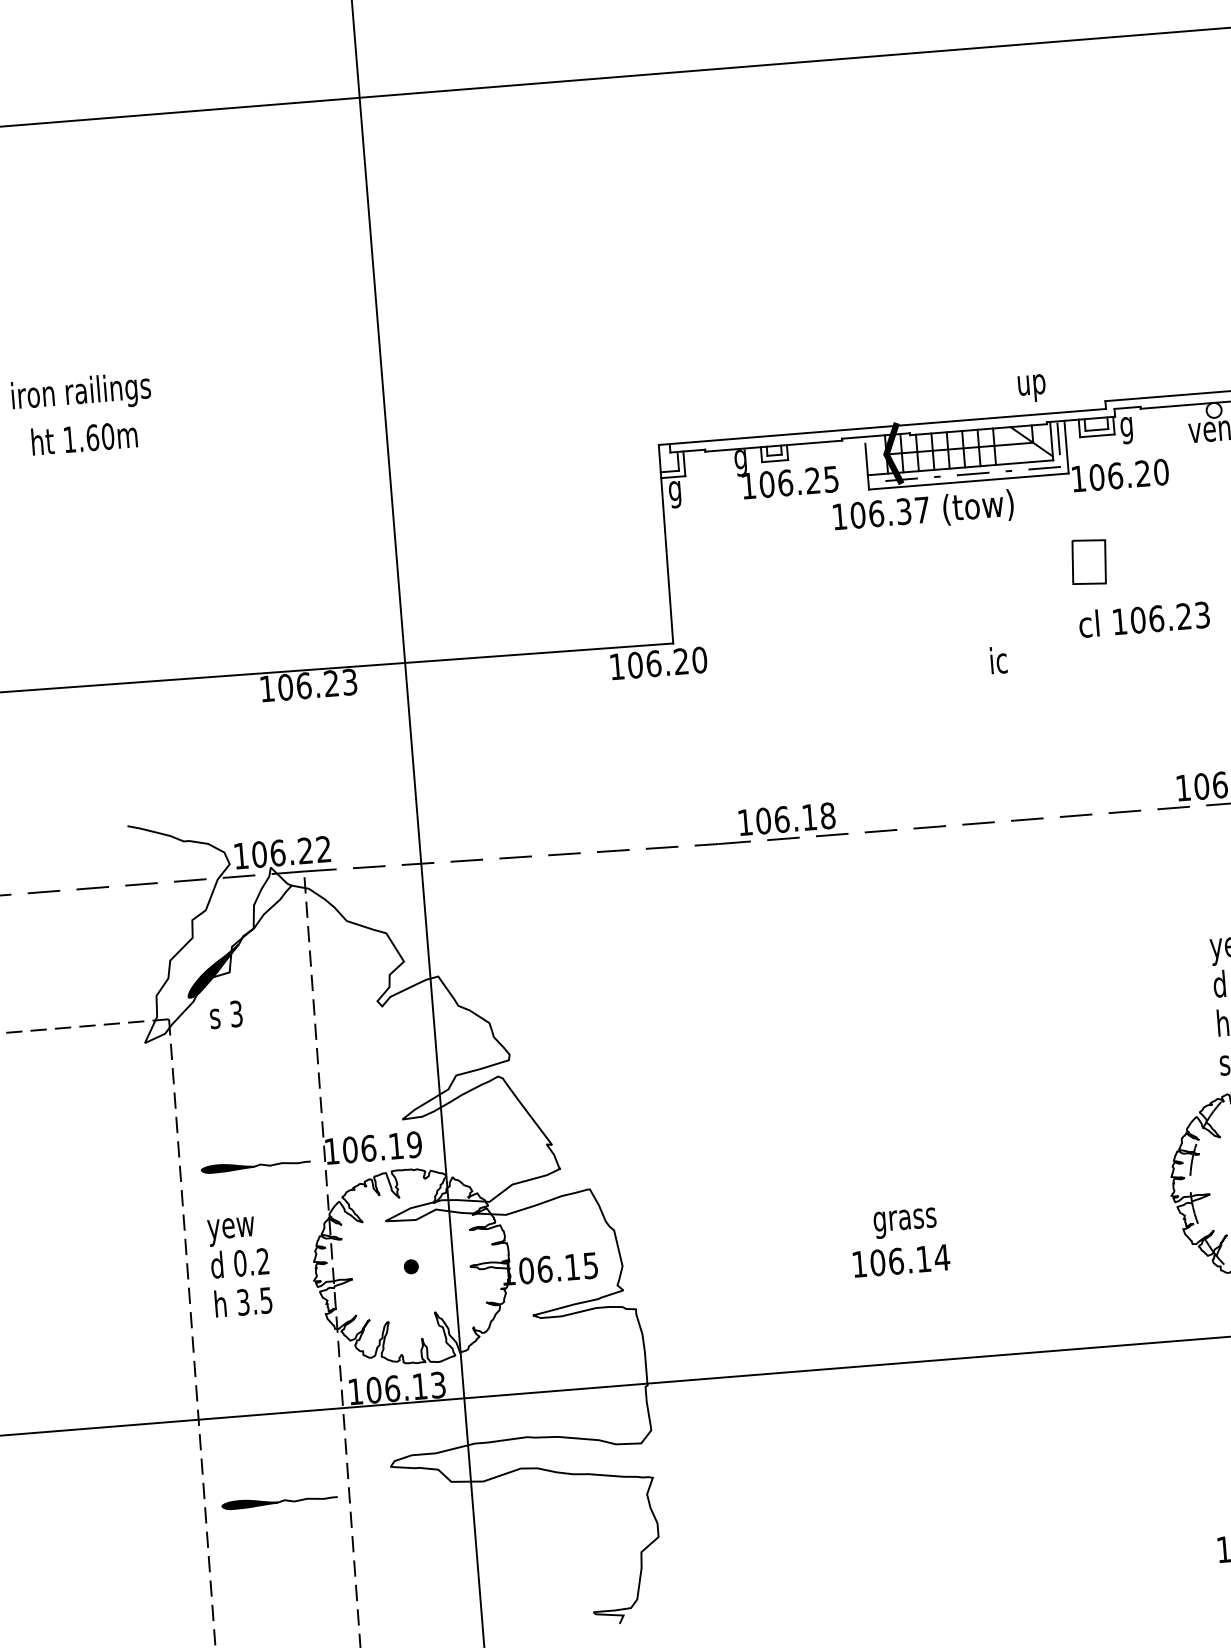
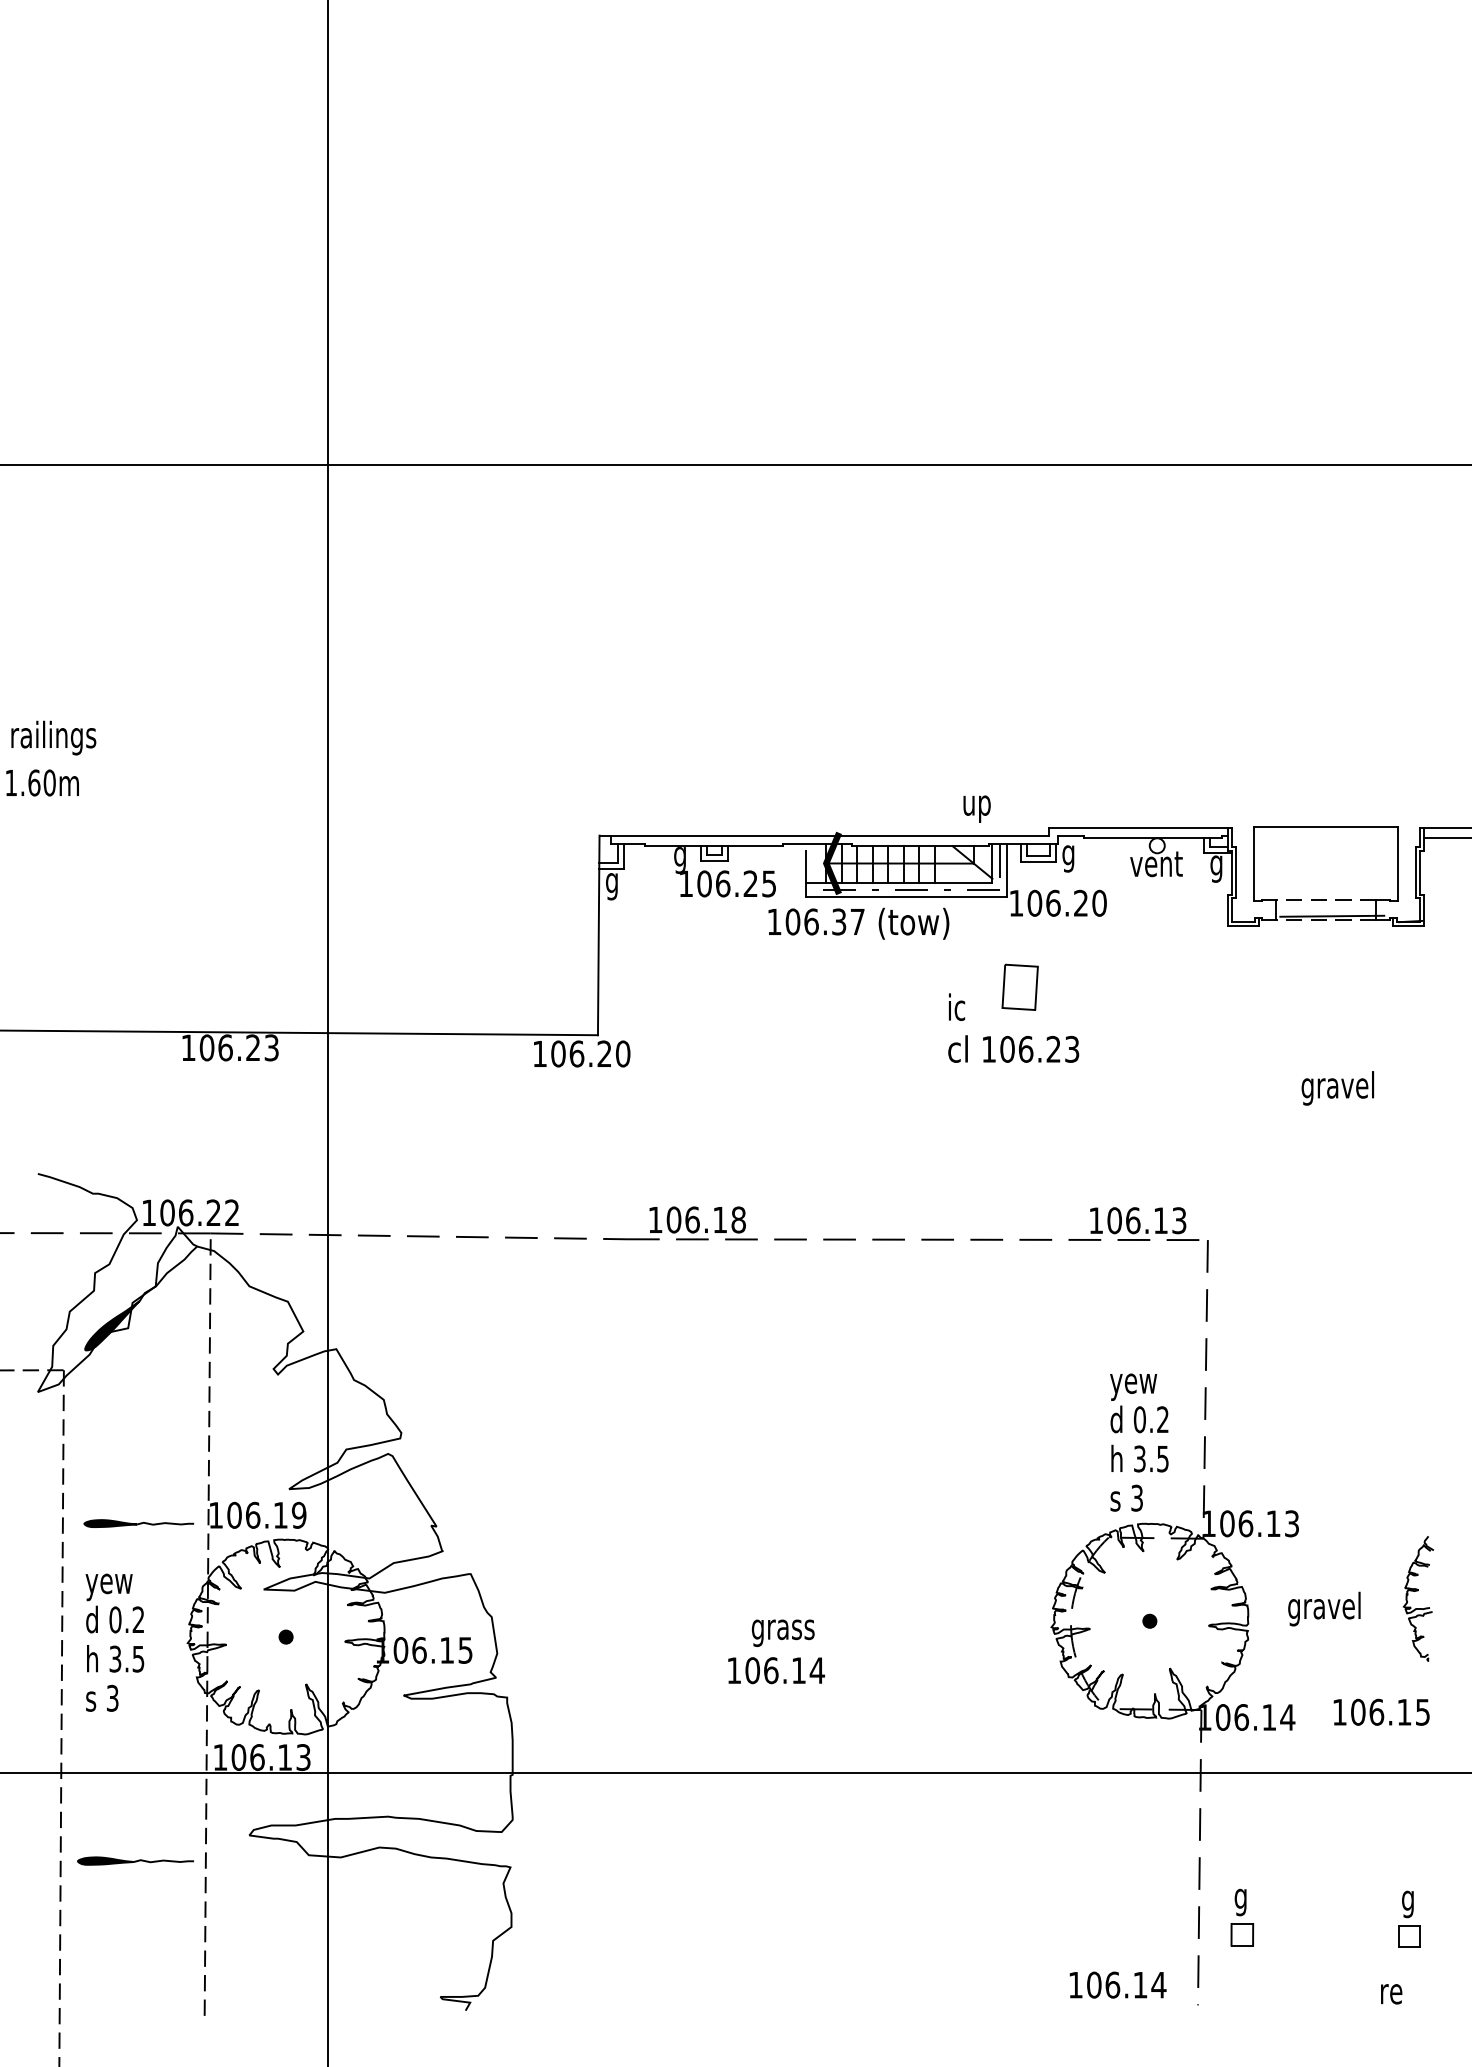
text: (1144, 618) -> (1013, 1048), moved
text: (999, 659) -> (957, 1006), moved
text: (226, 1013) -> (102, 1697), moved

